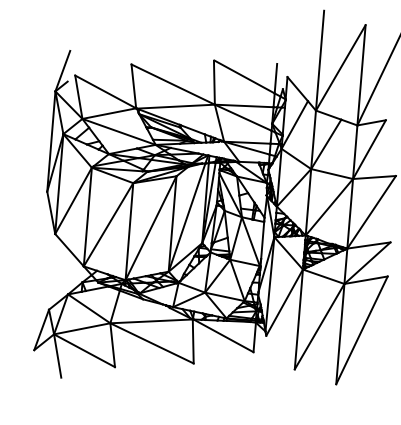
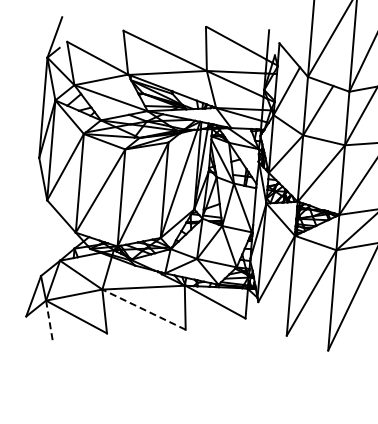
line: (151, 343) -> (143, 309), solid -> dashed
line: (57, 356) -> (49, 322), solid -> dashed

